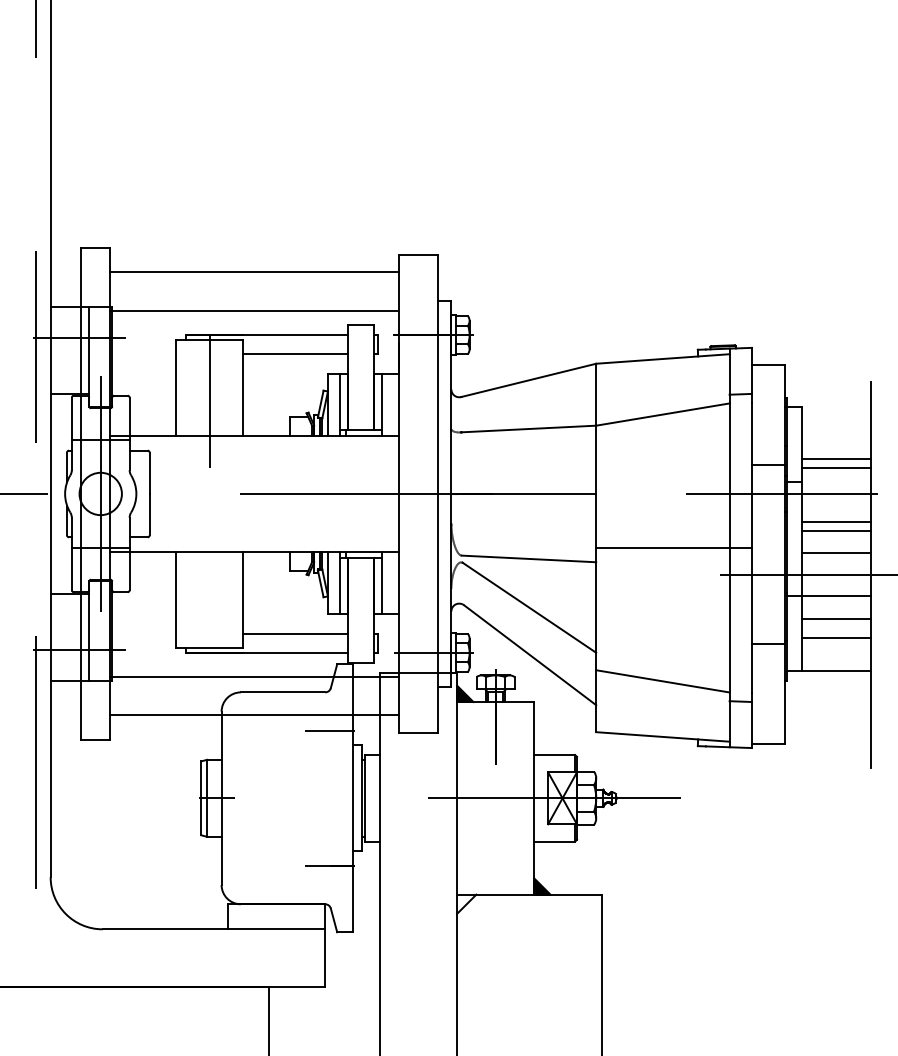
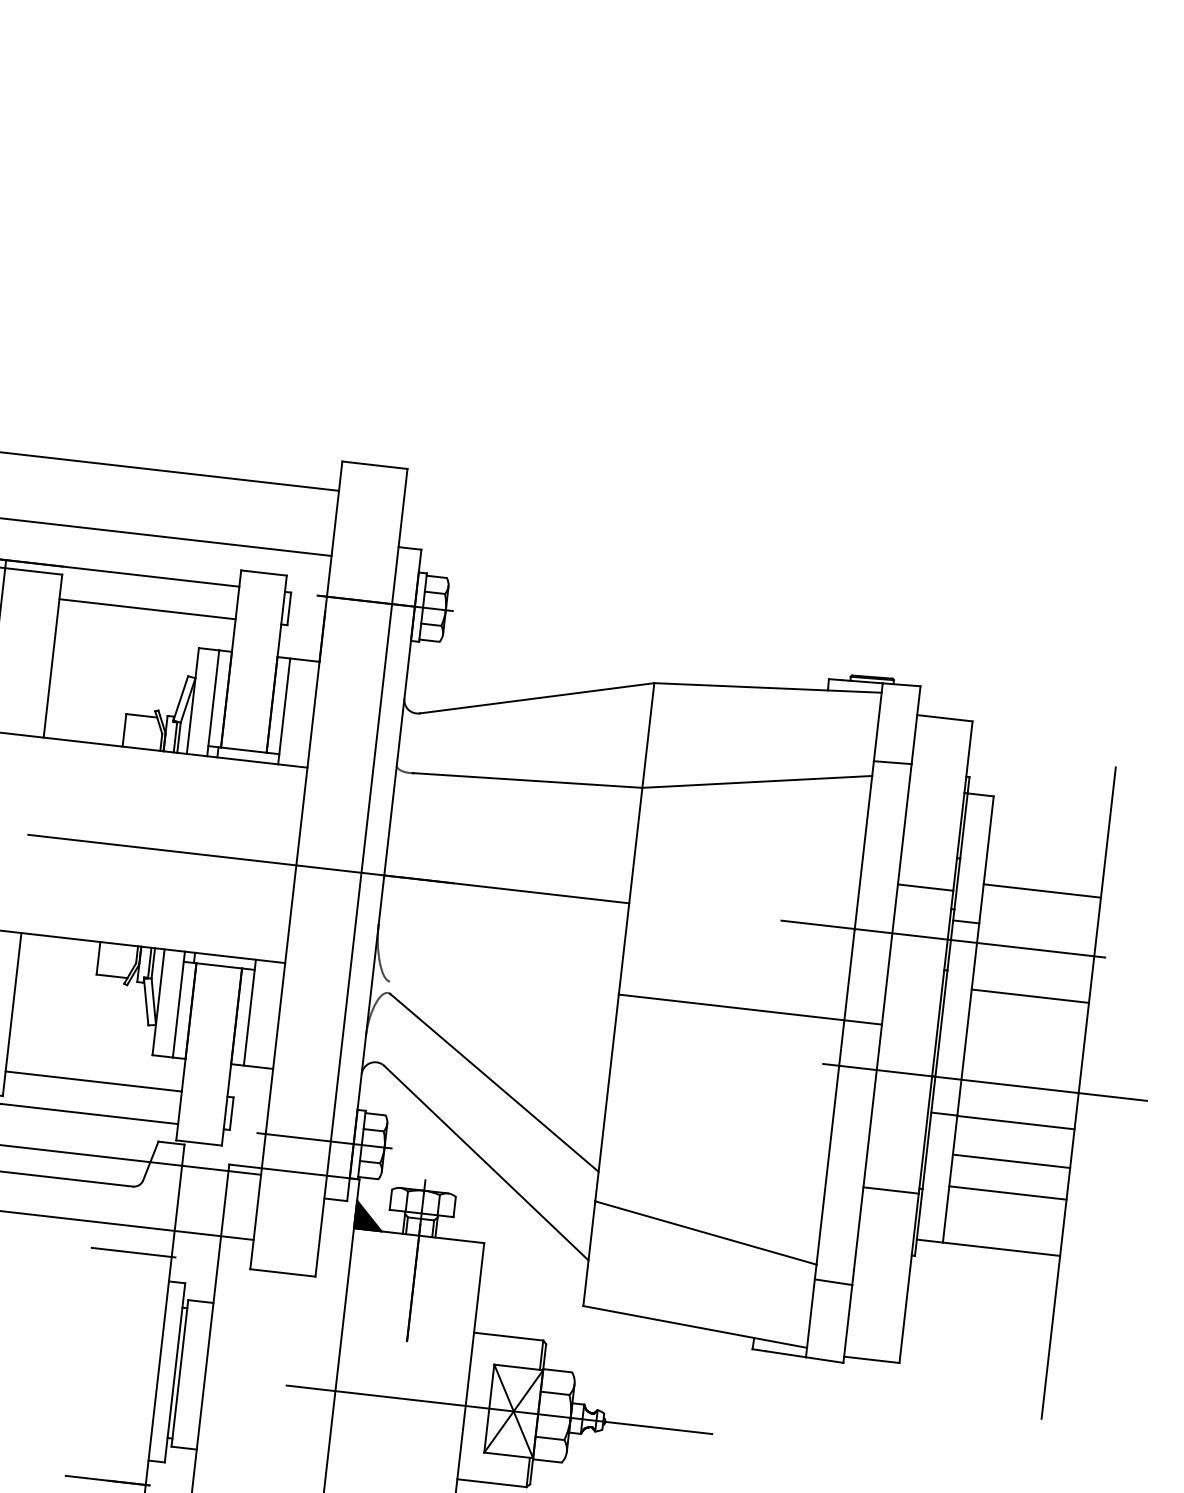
line: (836, 468) -> (1040, 906), removed
line: (836, 530) -> (1028, 1011), removed
line: (836, 553) -> (1024, 1050), removed
line: (528, 558) -> (502, 999), removed

